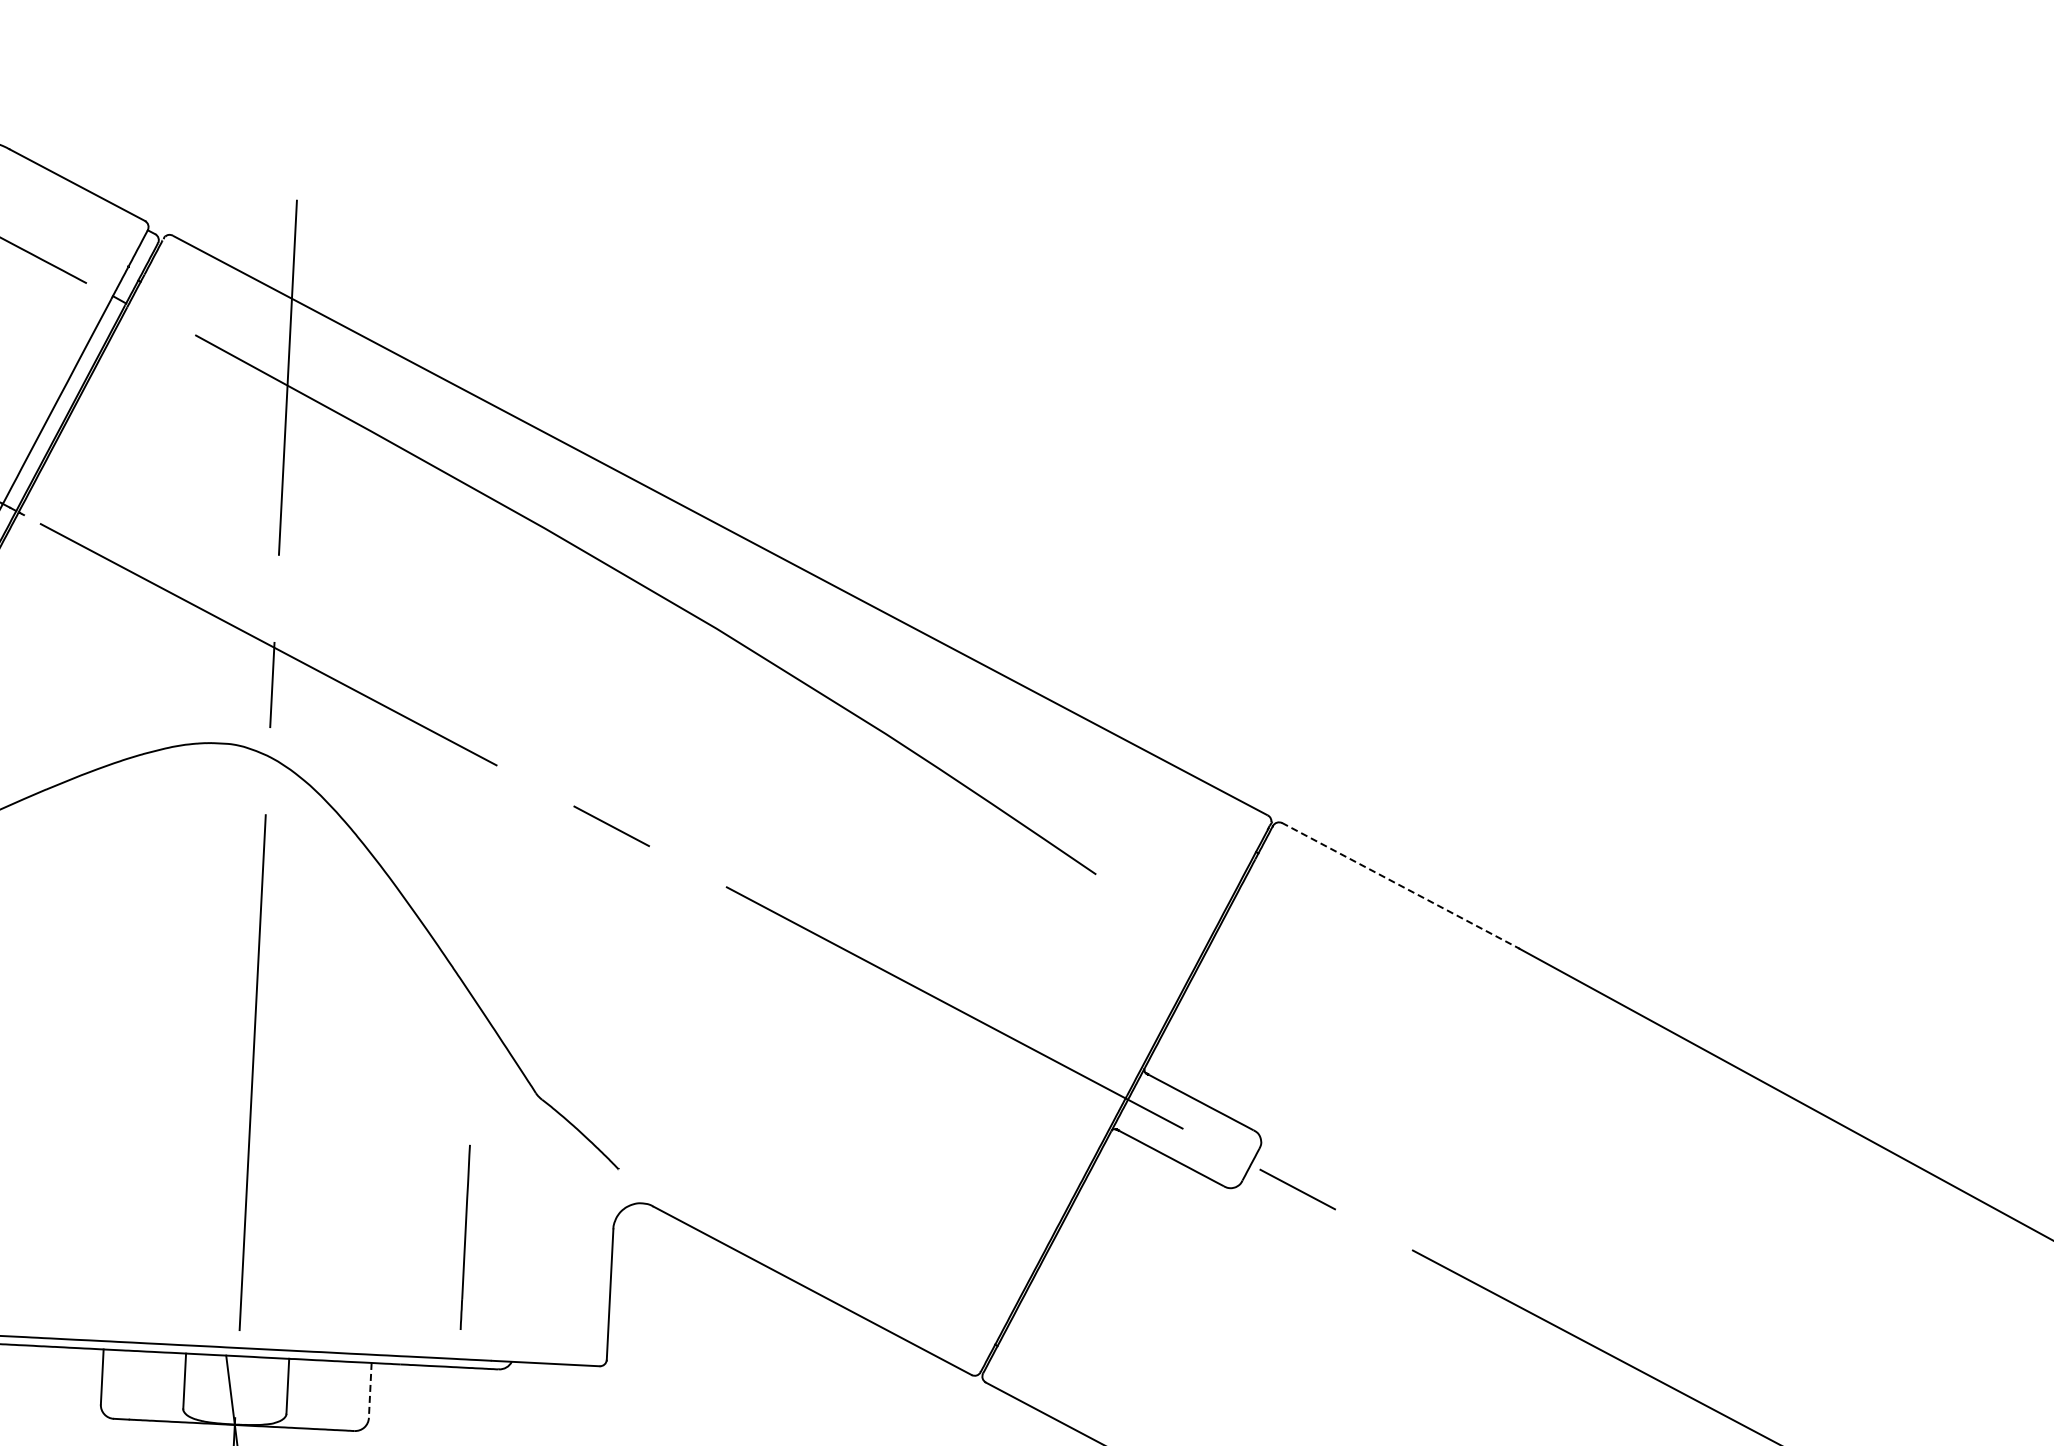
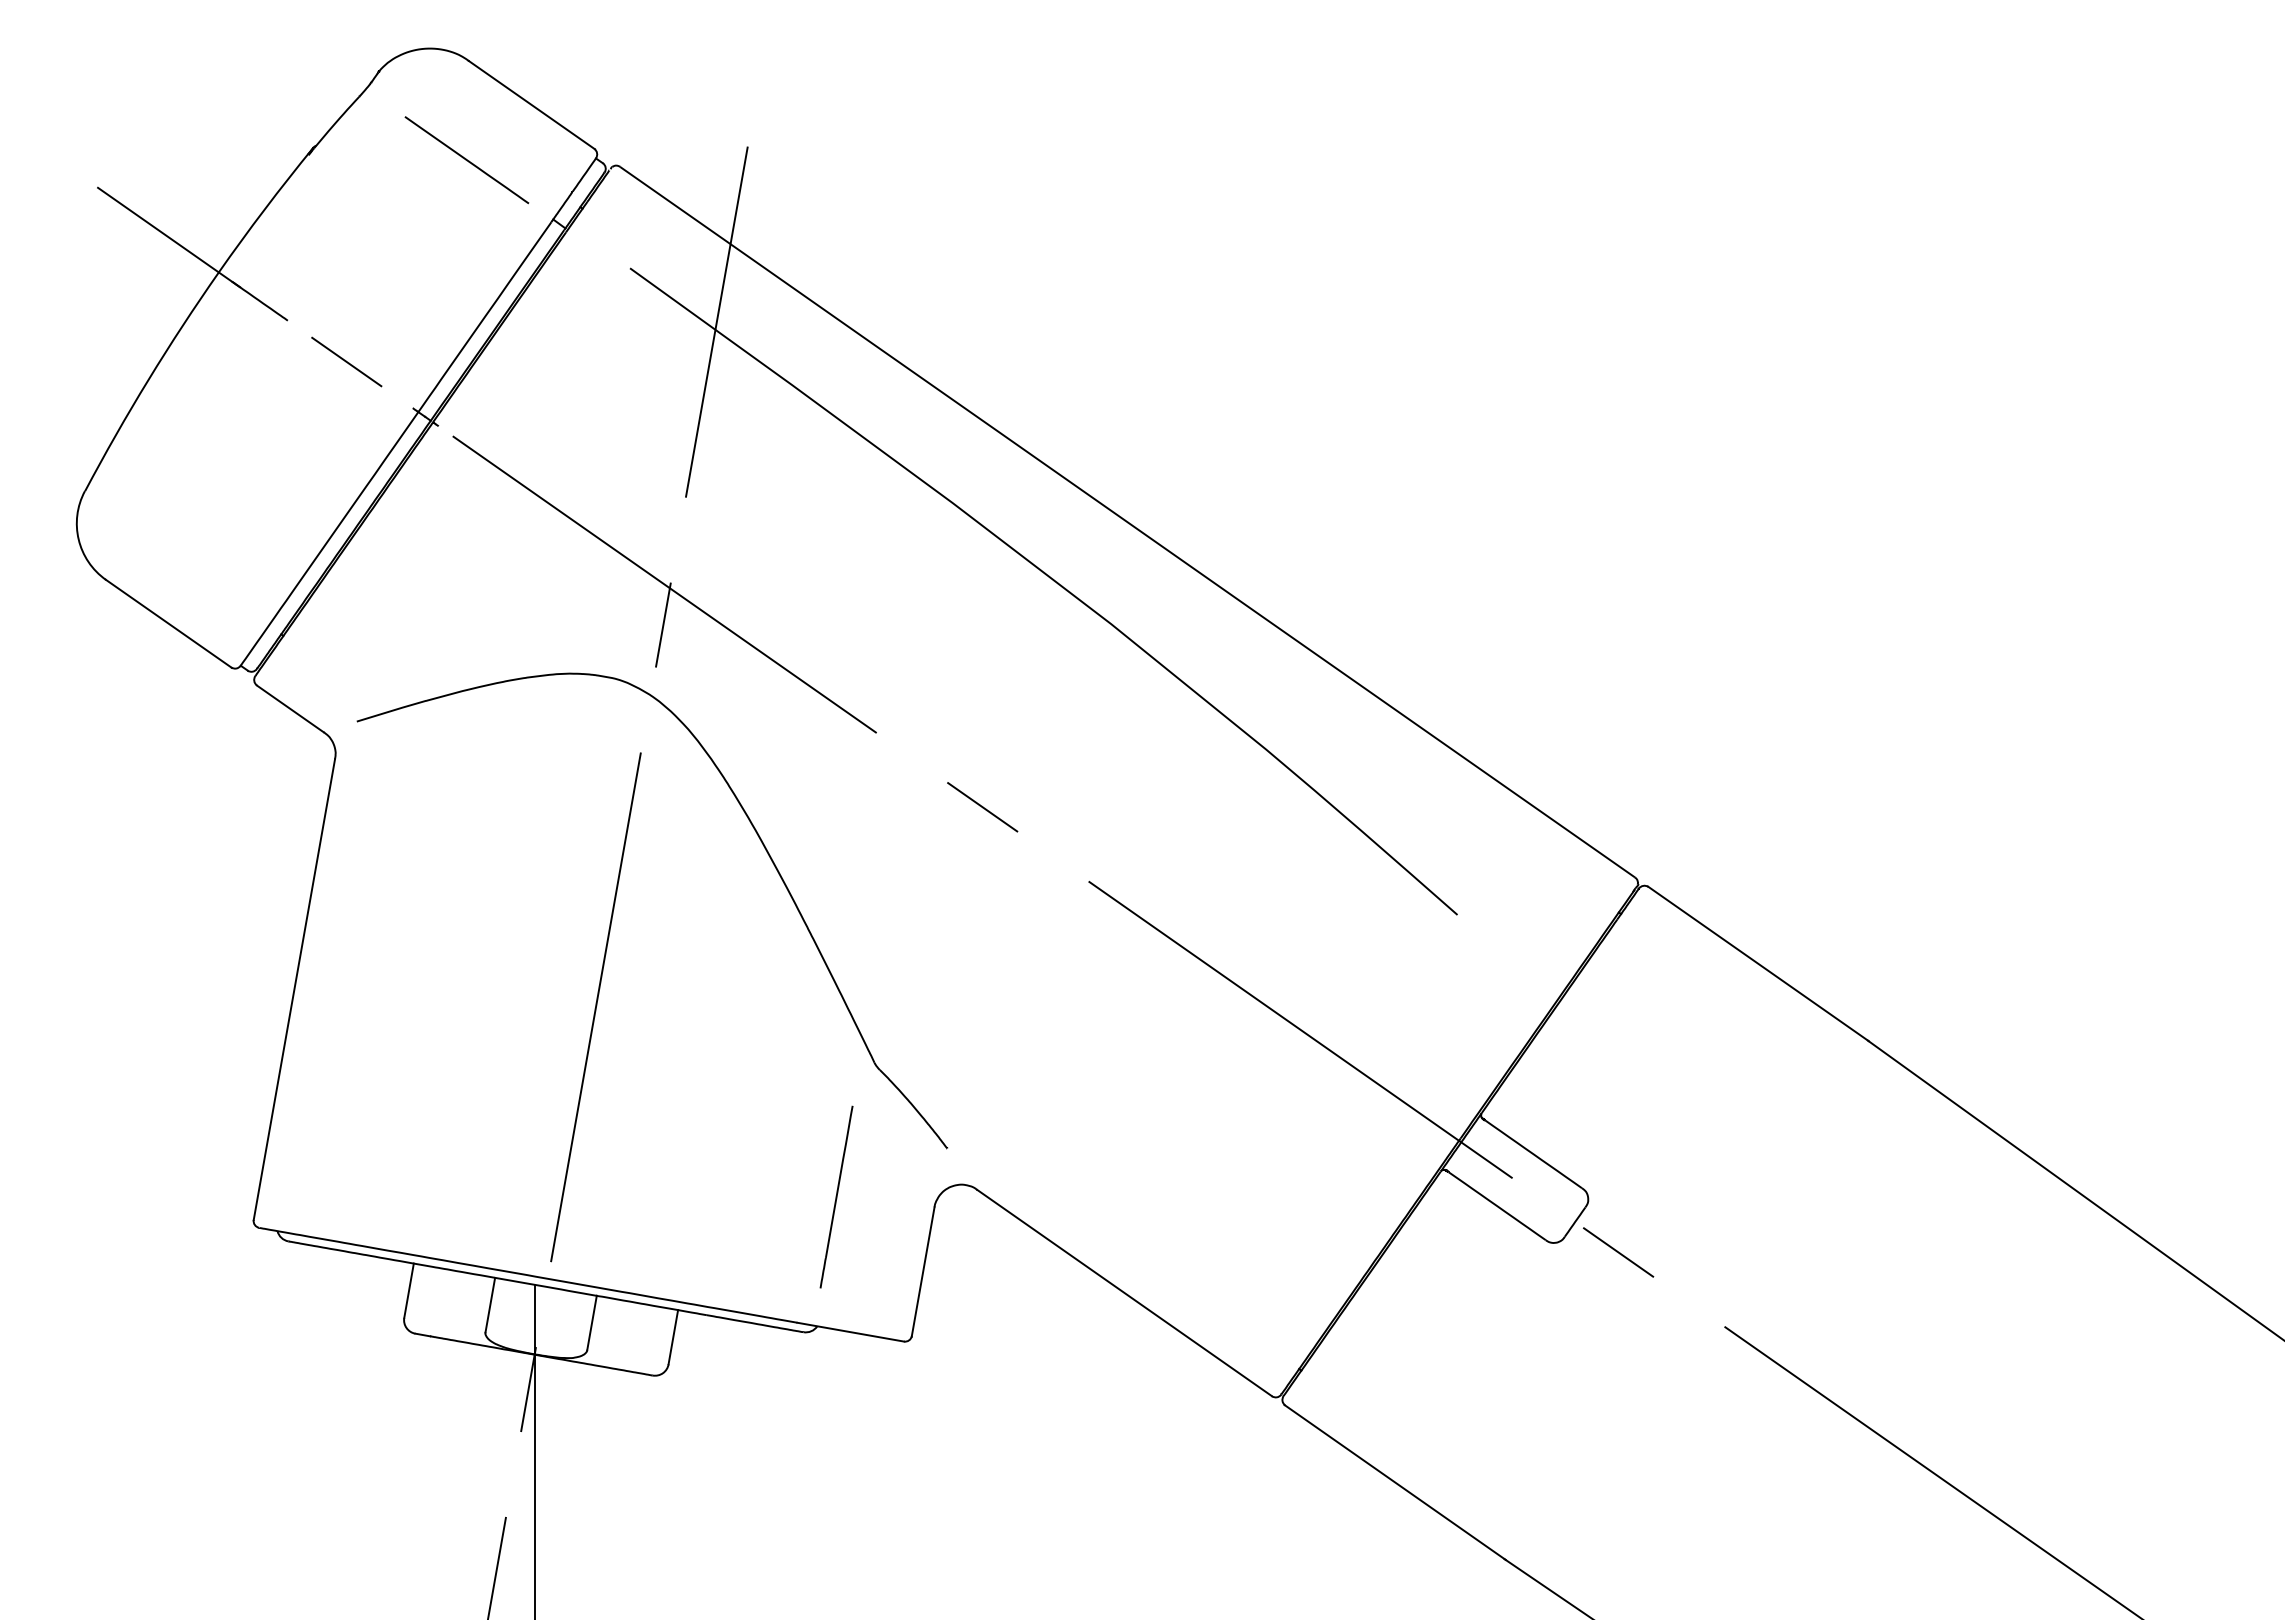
line: (1400, 885) -> (1758, 963), dashed -> solid
line: (465, 1236) -> (836, 1196), moved
line: (370, 1390) -> (673, 1337), dashed -> solid

